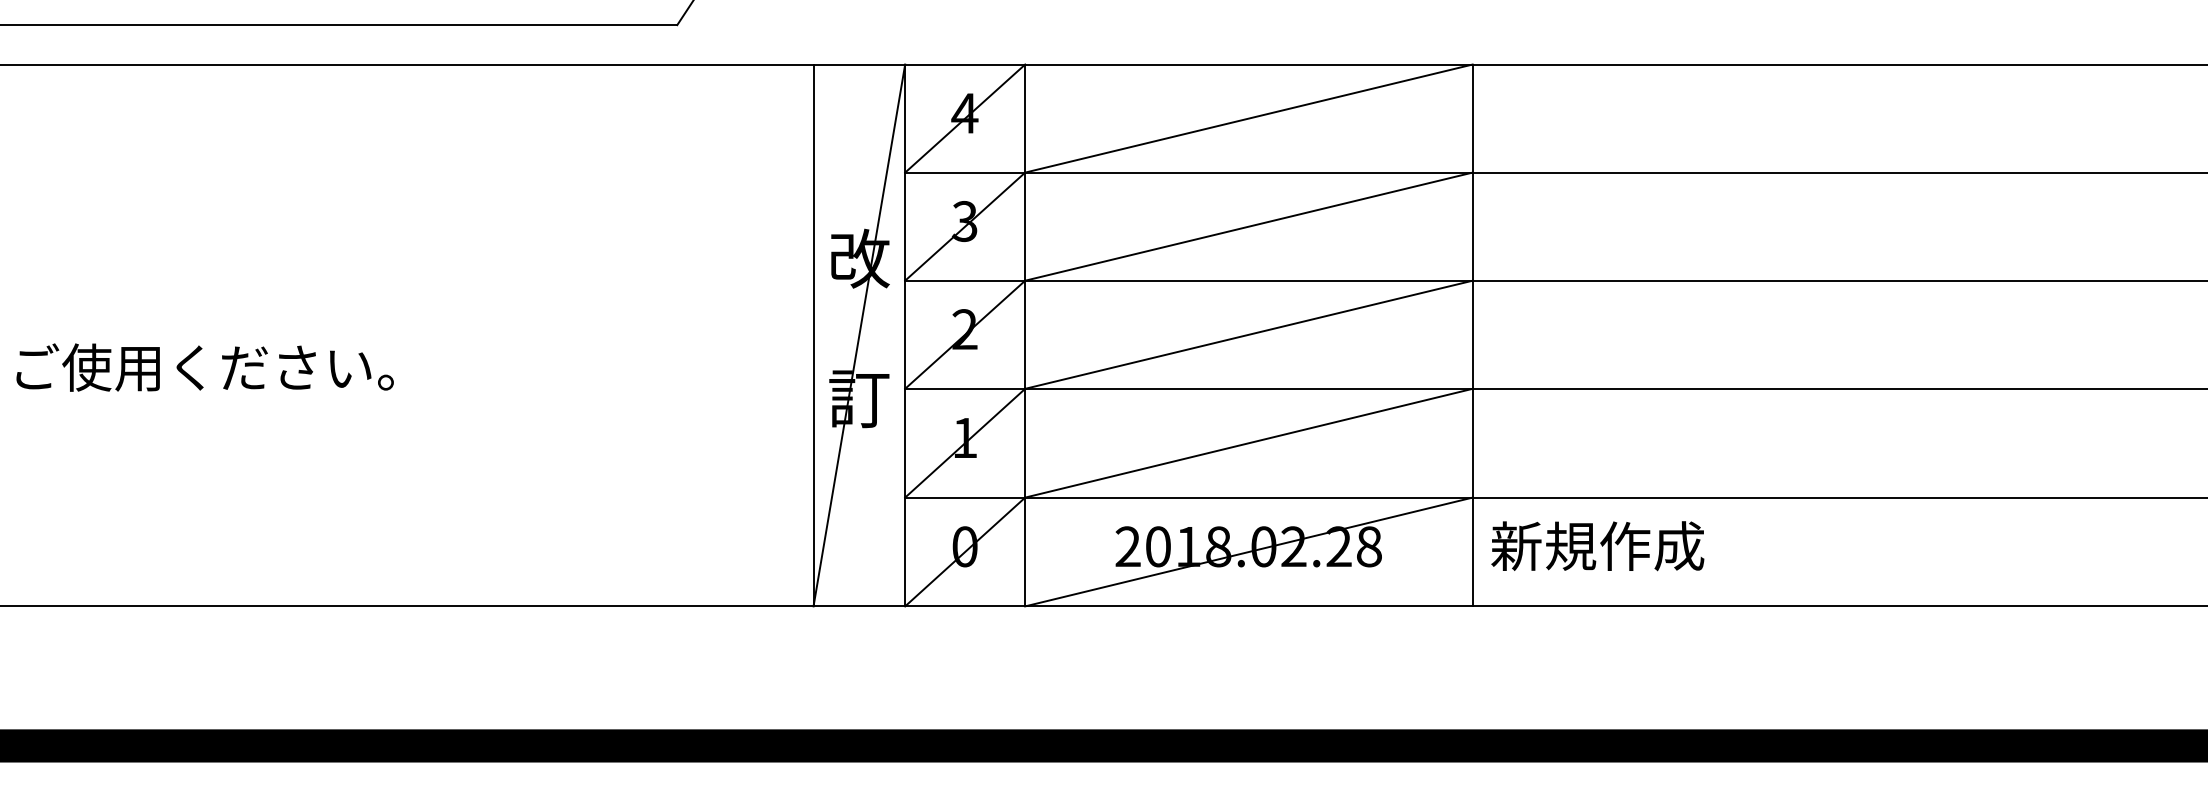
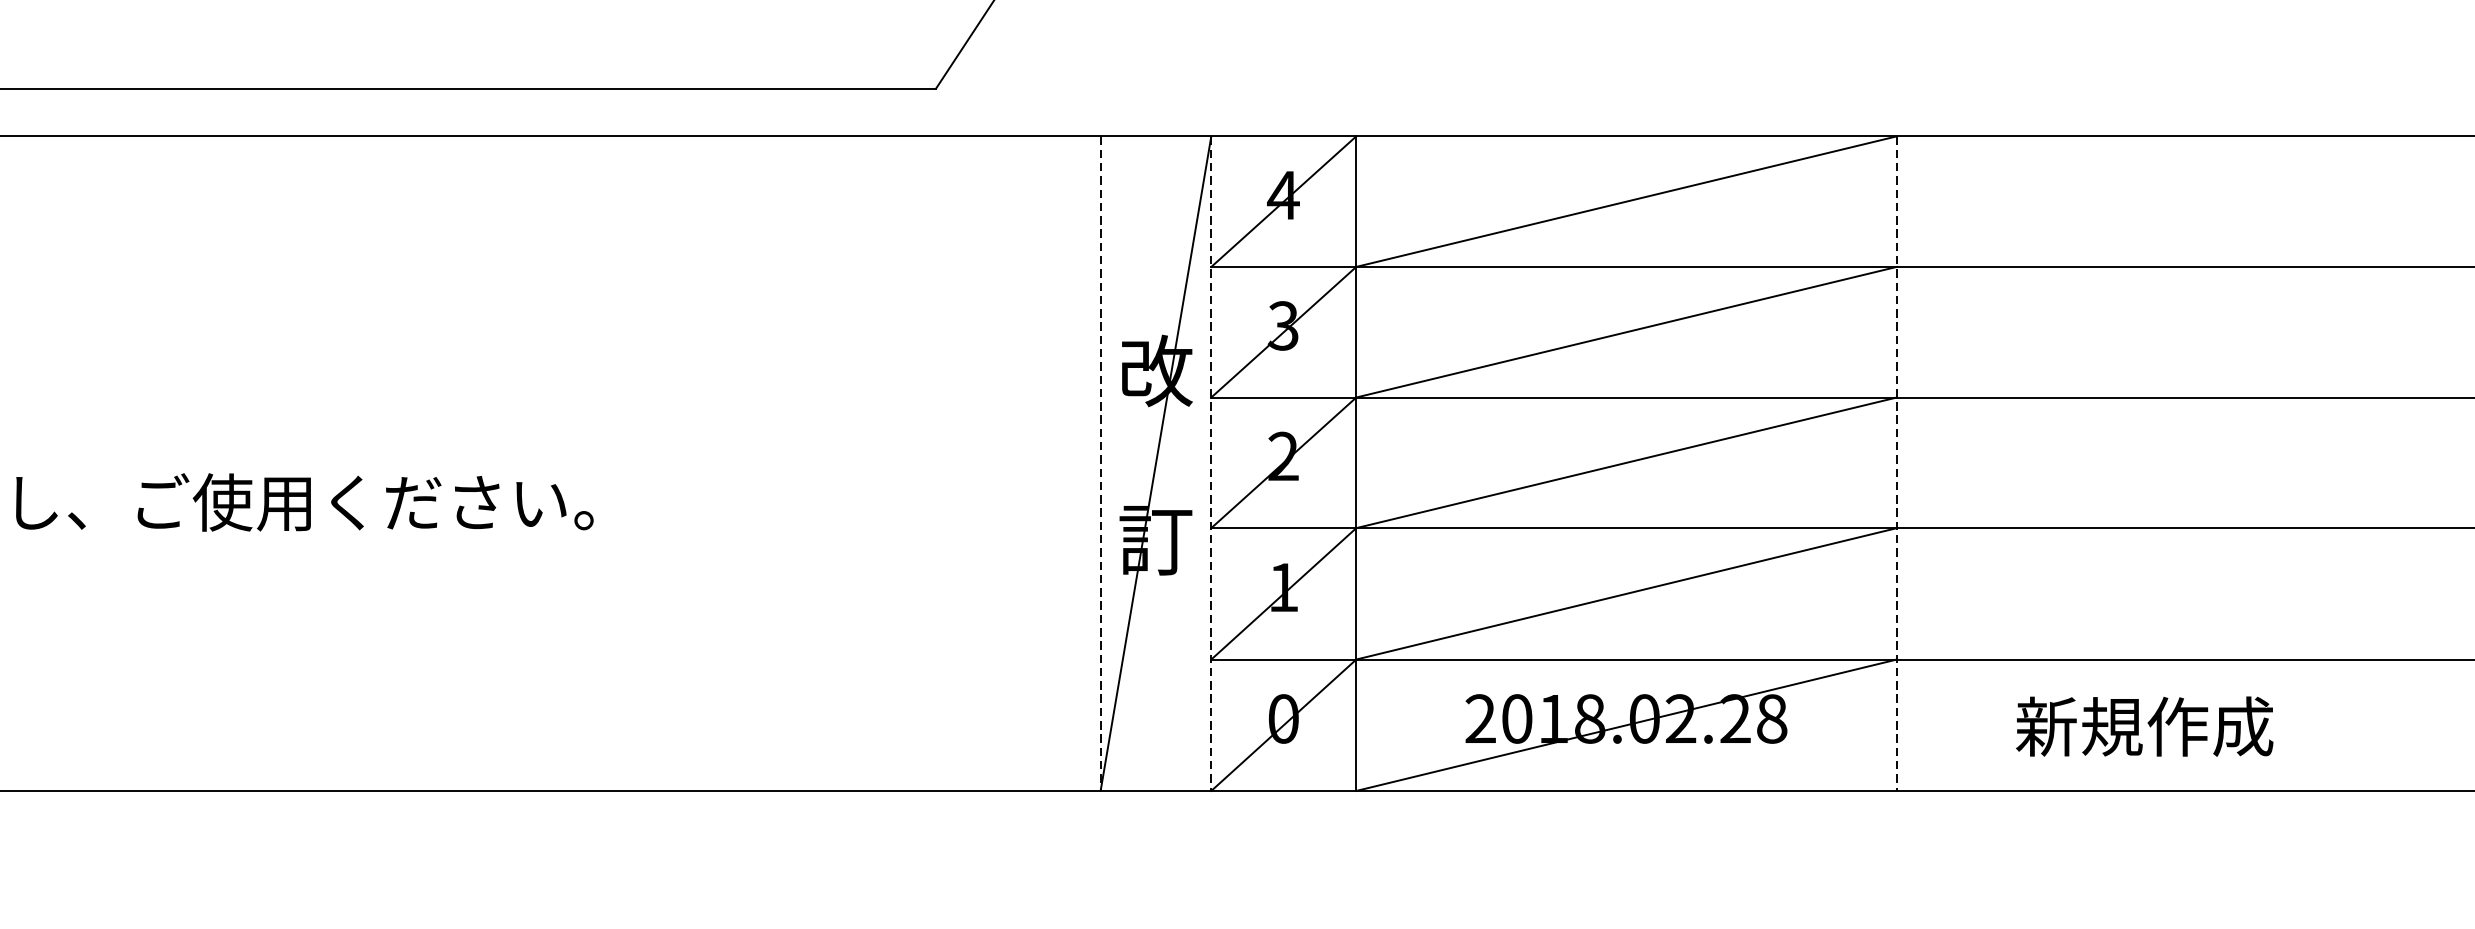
line: (813, 335) -> (1100, 463), solid -> dashed
line: (905, 335) -> (1211, 463), solid -> dashed
line: (1472, 335) -> (1896, 463), solid -> dashed
text: (1597, 546) -> (2144, 727), moved

